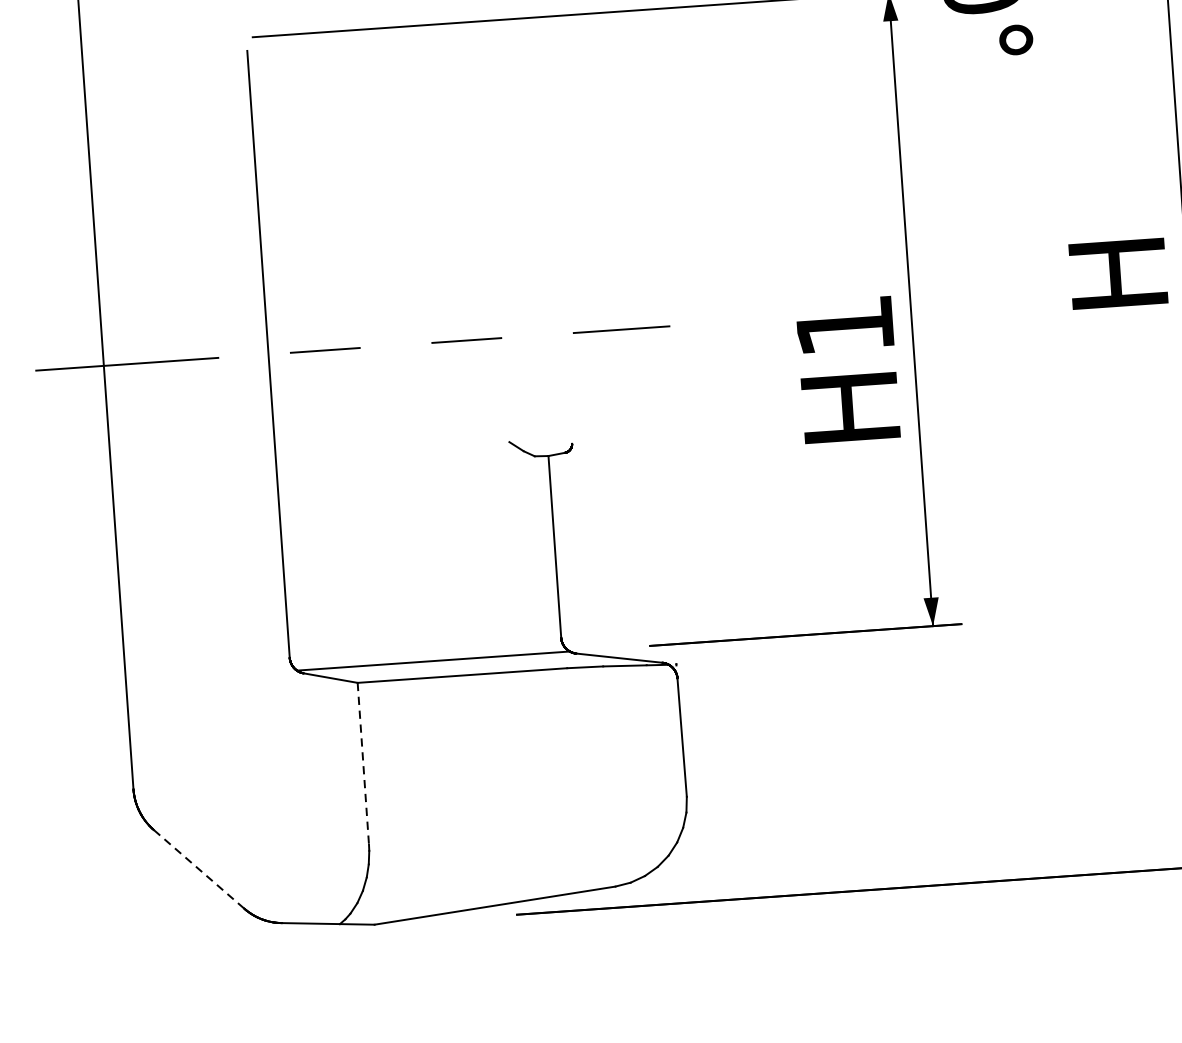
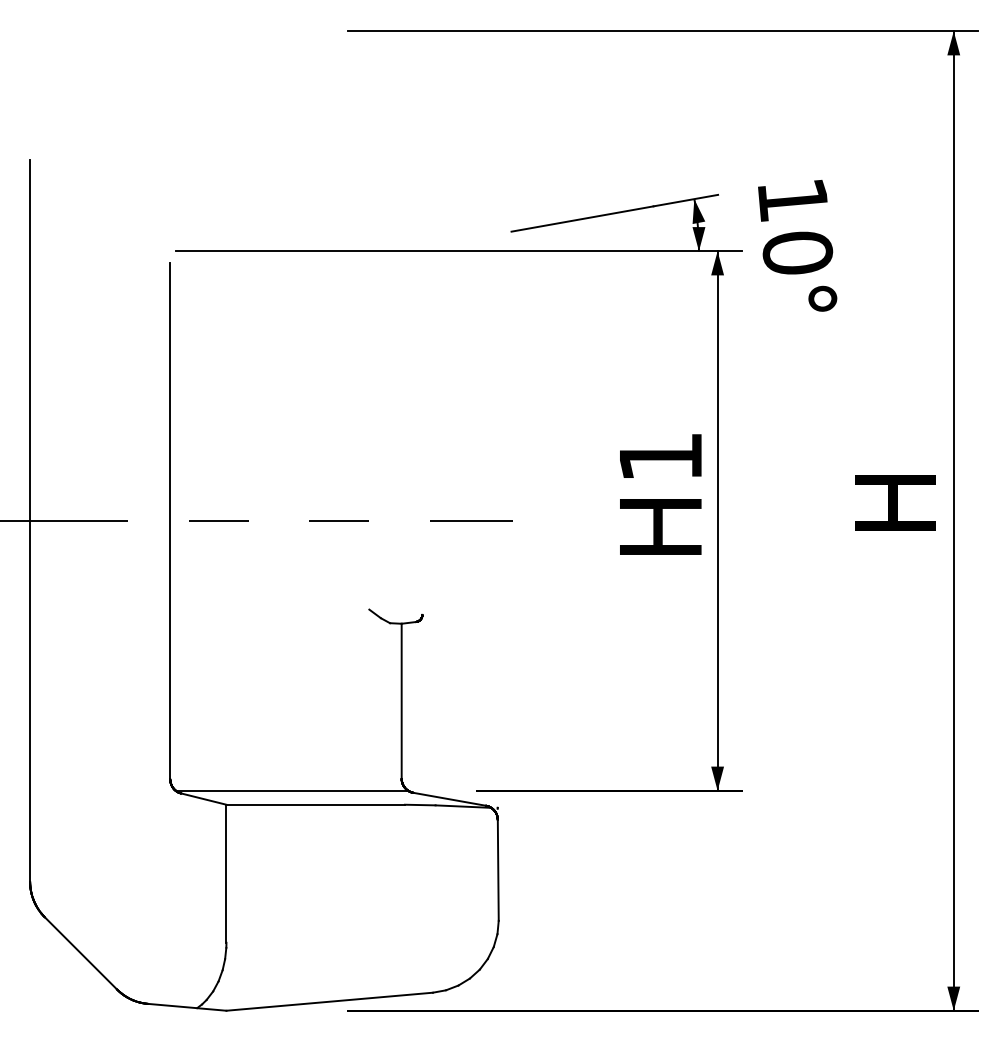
text: (847, 369) -> (660, 494), moved
line: (363, 764) -> (226, 874), dashed -> solid
line: (198, 869) -> (80, 953), dashed -> solid

